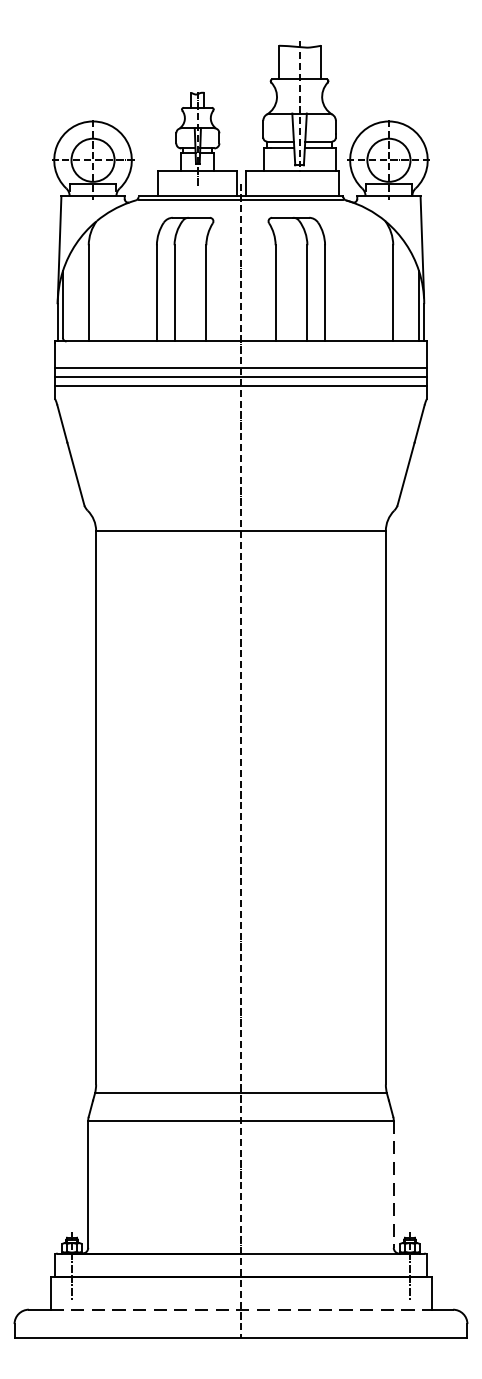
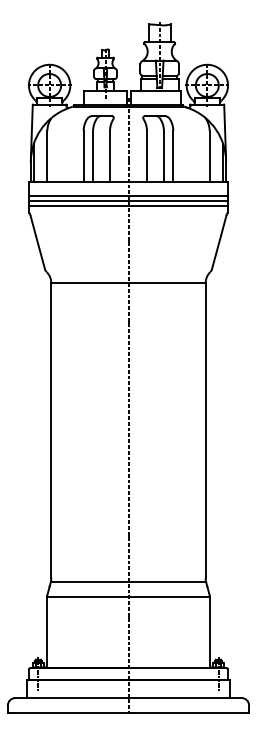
line: (392, 1184) -> (209, 631), dashed -> solid
line: (241, 1310) -> (128, 698), dashed -> solid

